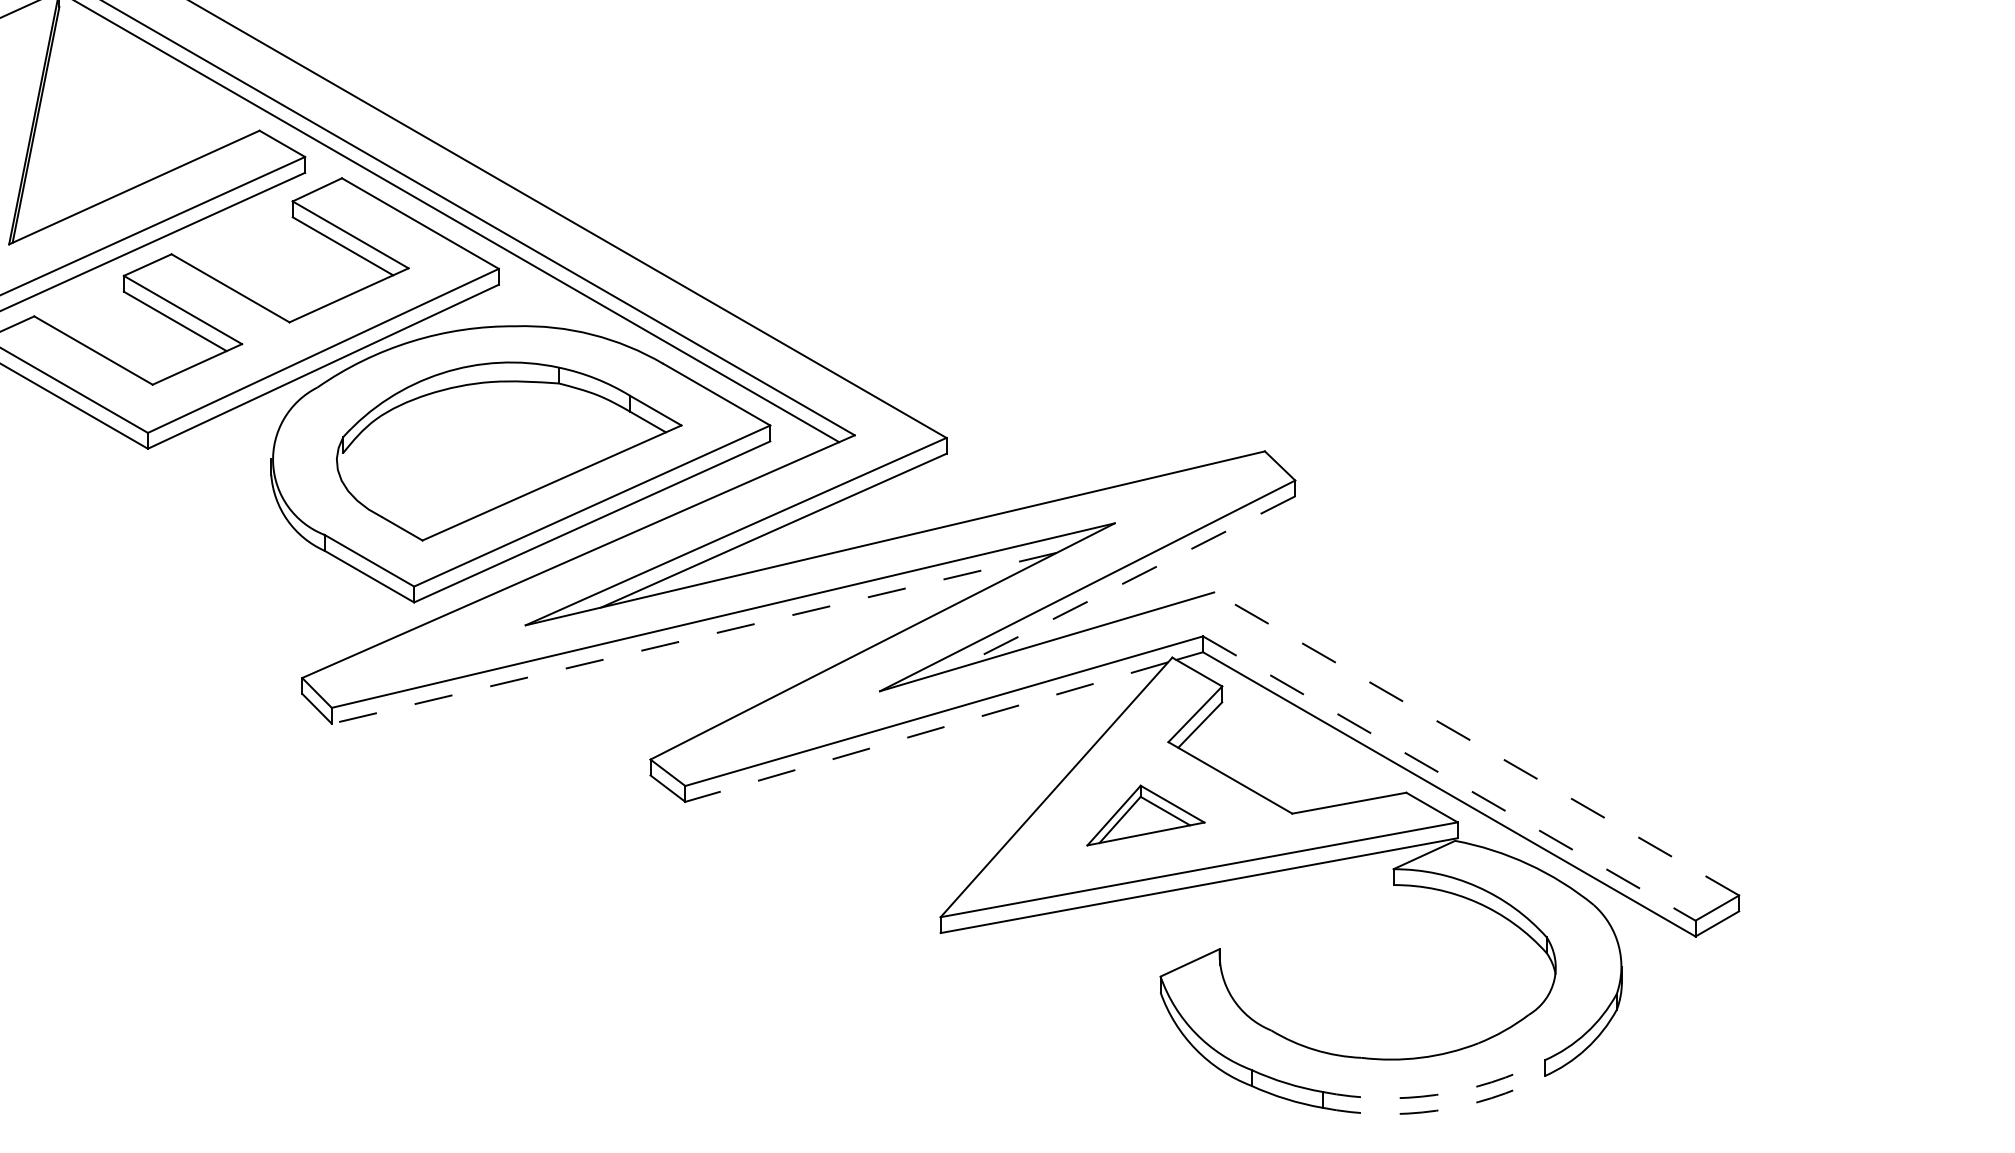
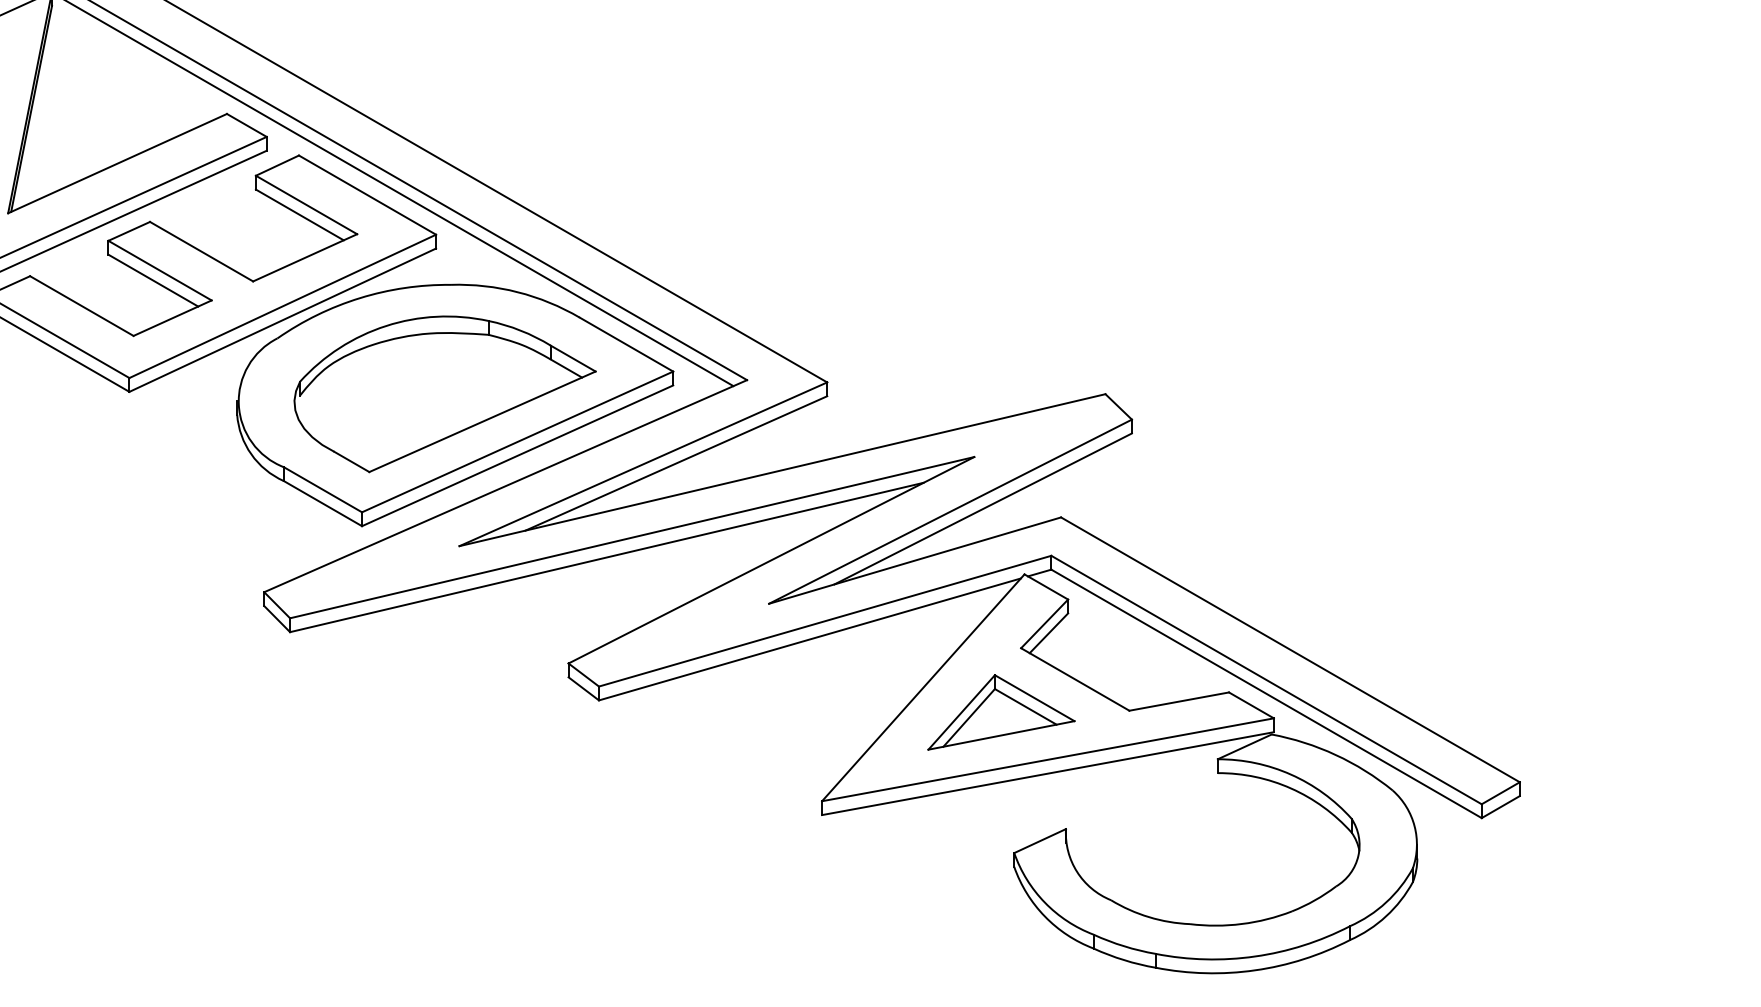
line: (1125, 582) -> (983, 508), dashed -> solid
line: (693, 638) -> (606, 557), dashed -> solid
line: (926, 732) -> (809, 639), dashed -> solid
line: (1476, 743) -> (1290, 649), dashed -> solid
line: (1449, 778) -> (1266, 680), dashed -> solid
part: (1145, 815) -> (1001, 712), size x1.43
arc: (1436, 1094) -> (1255, 956), dashed -> solid
arc: (1436, 1110) -> (1255, 970), dashed -> solid

